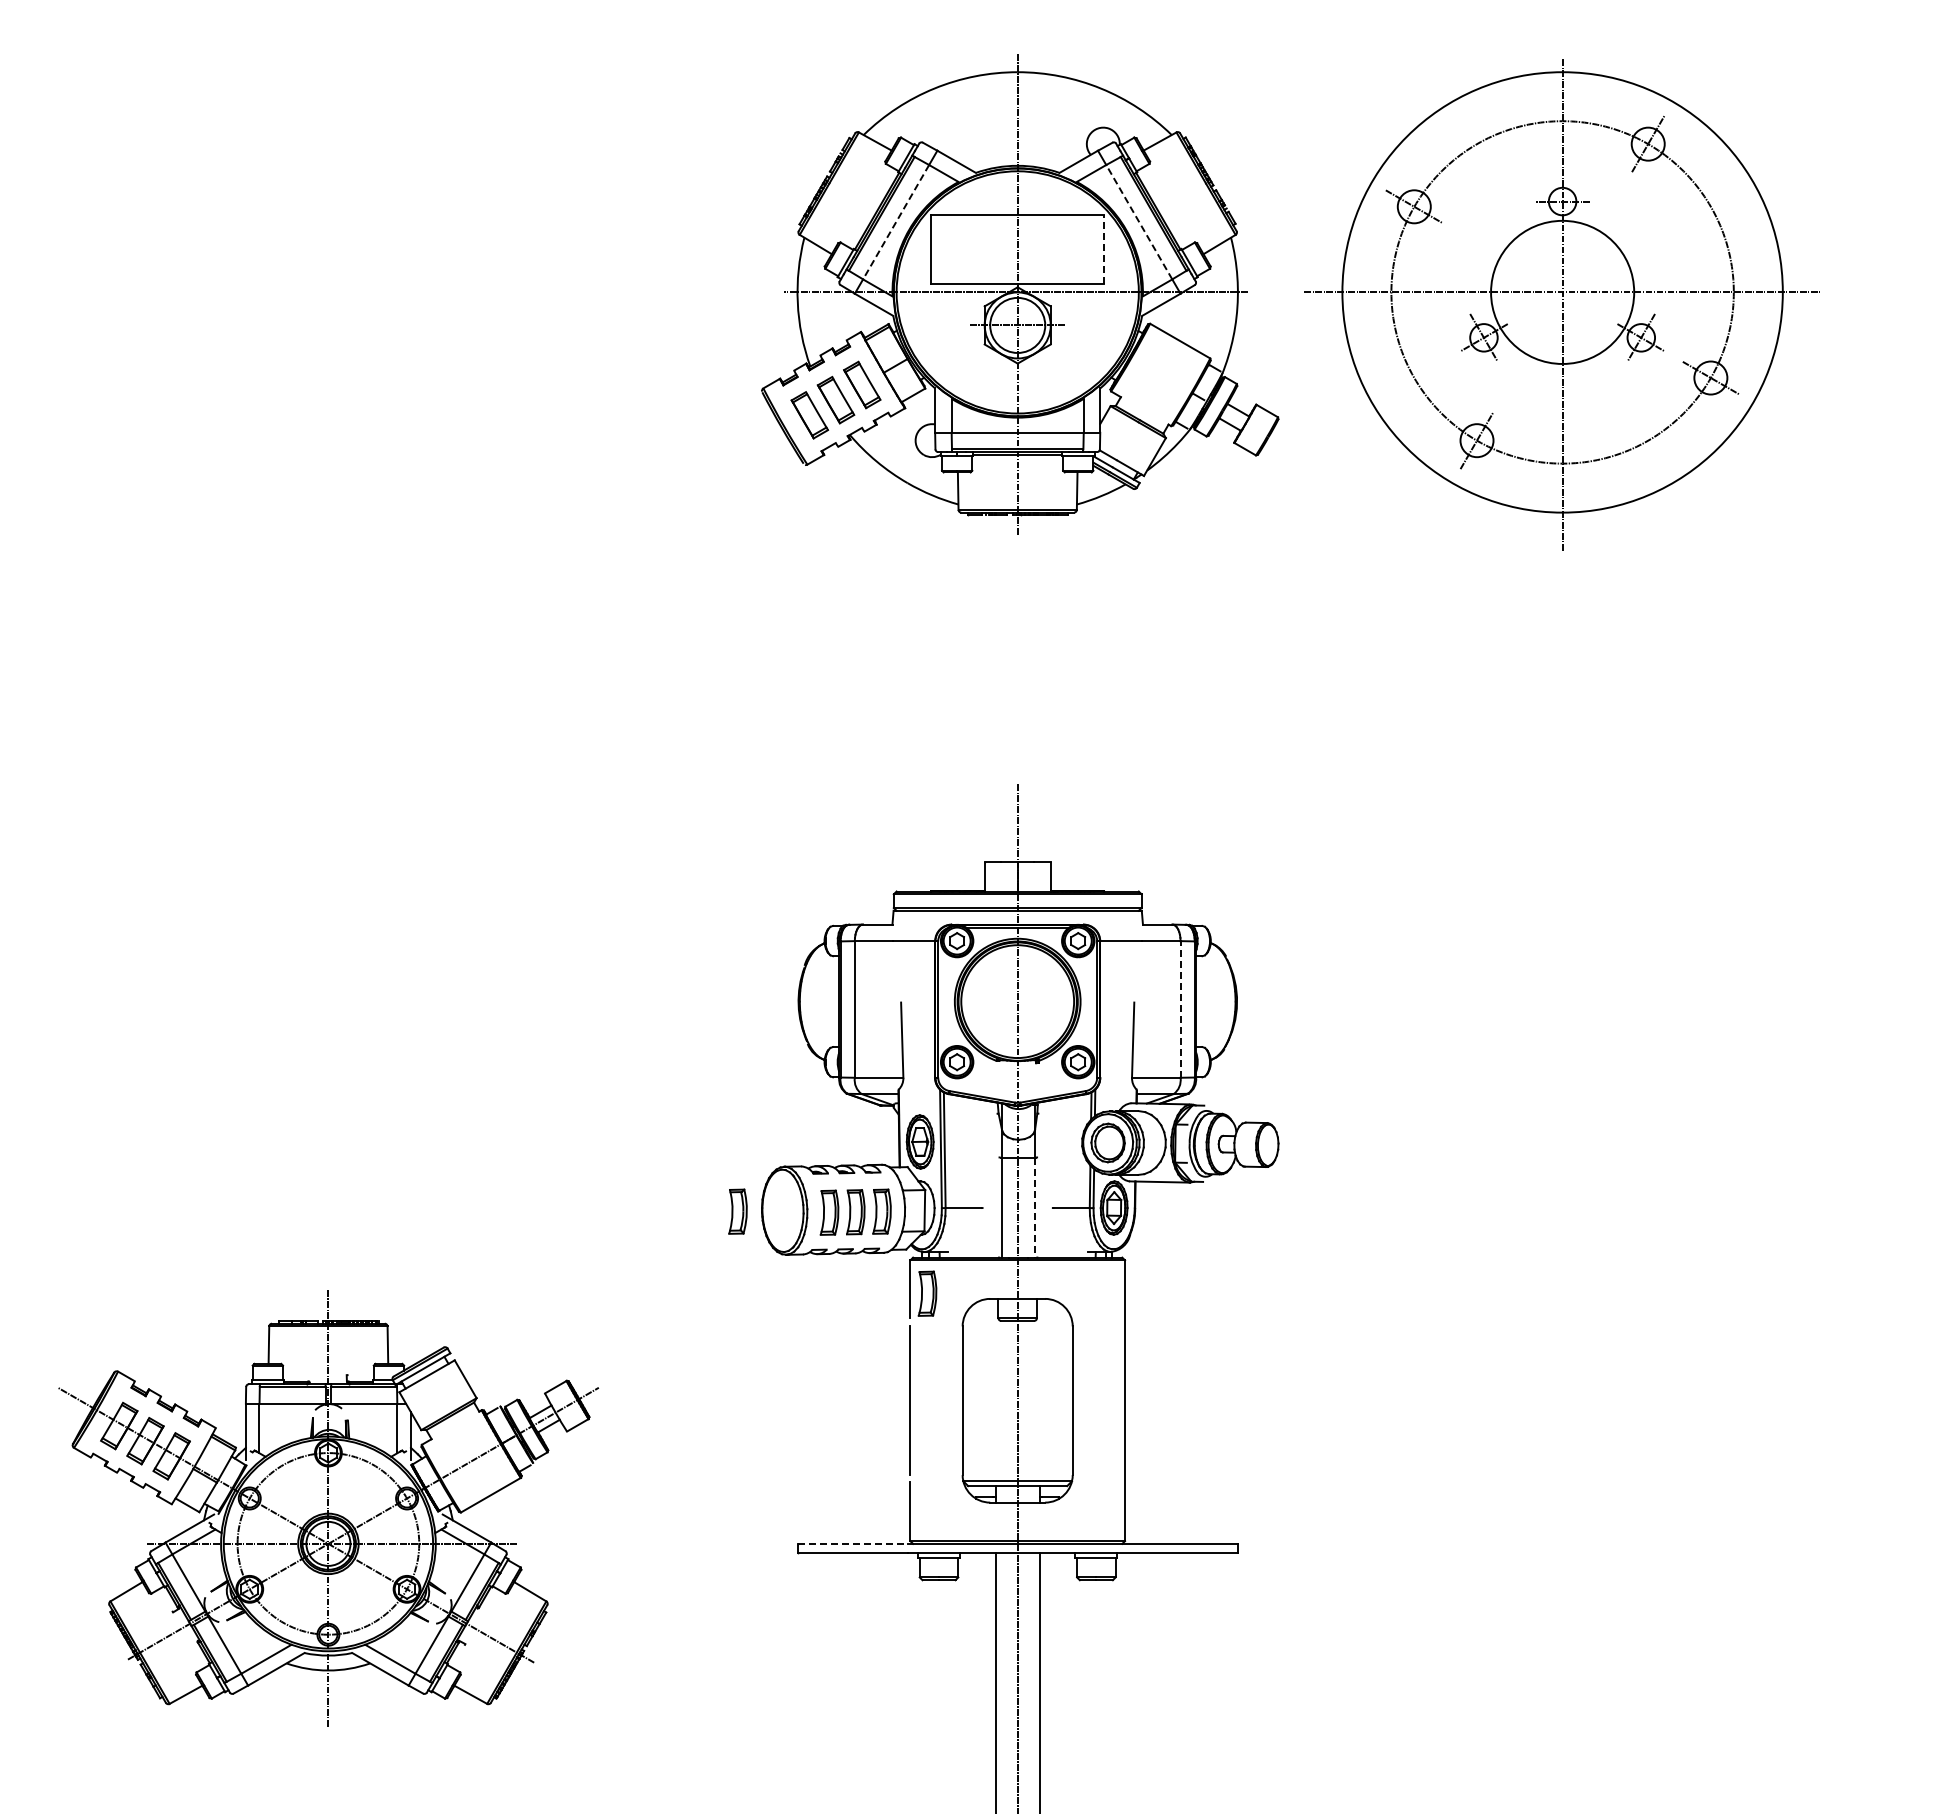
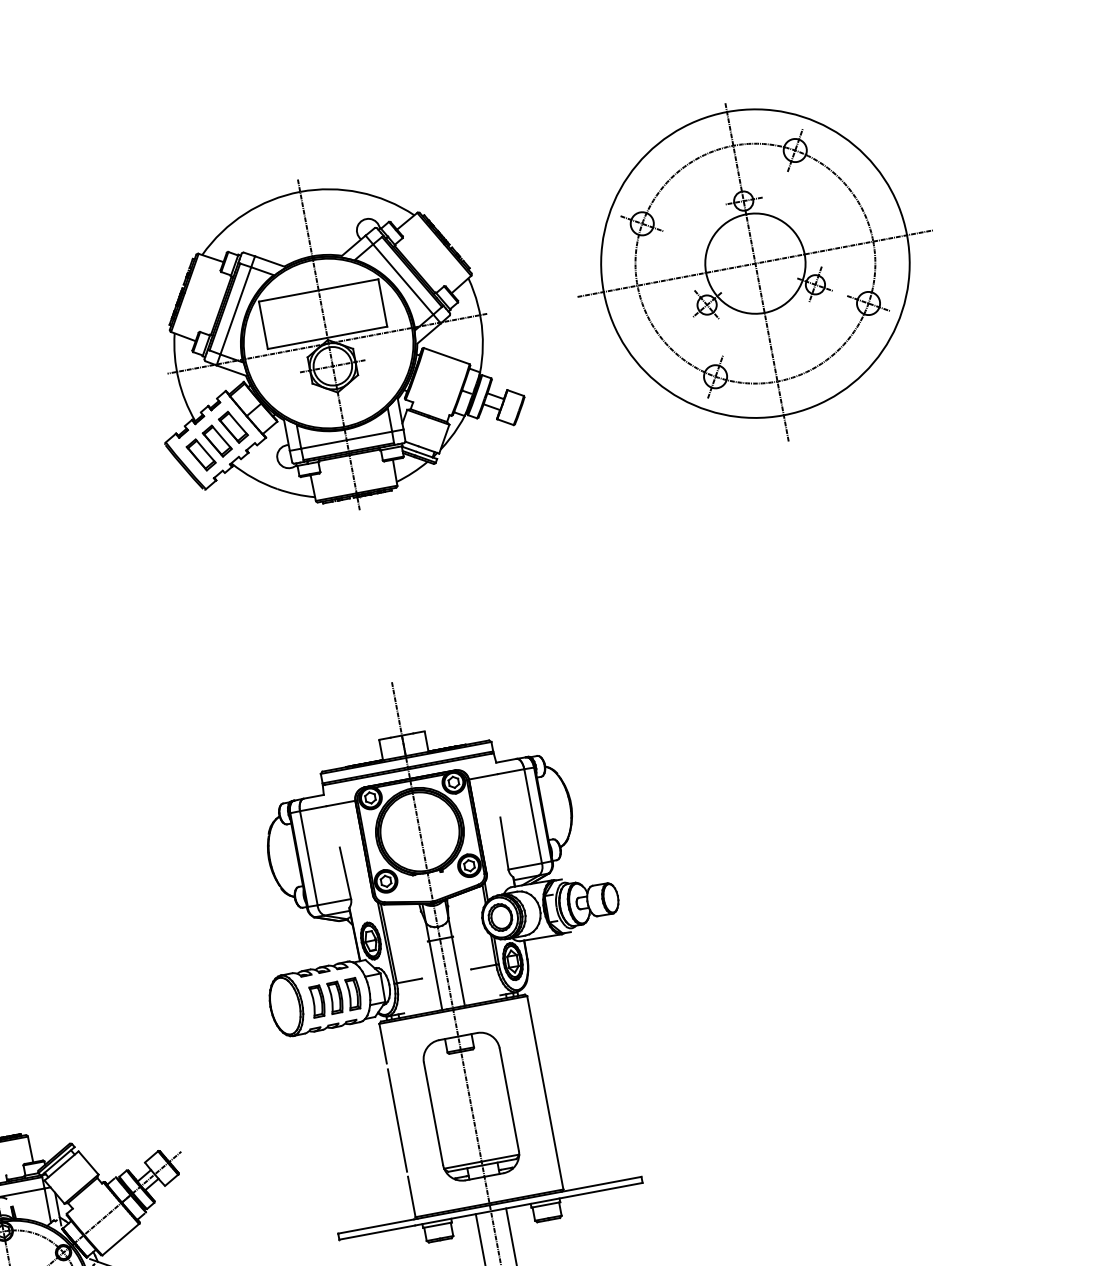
line: (1139, 221) -> (403, 279), dashed -> solid
line: (895, 222) -> (235, 311), dashed -> solid
line: (1104, 249) -> (382, 302), dashed -> solid
part: (1561, 304) -> (756, 272), moved
line: (1180, 1008) -> (532, 815), dashed -> solid
line: (1035, 1208) -> (458, 972), dashed -> solid
part: (737, 1211) -> (254, 1012), removed
part: (927, 1293) -> (395, 1044), removed
line: (853, 1543) -> (376, 1226), dashed -> solid

